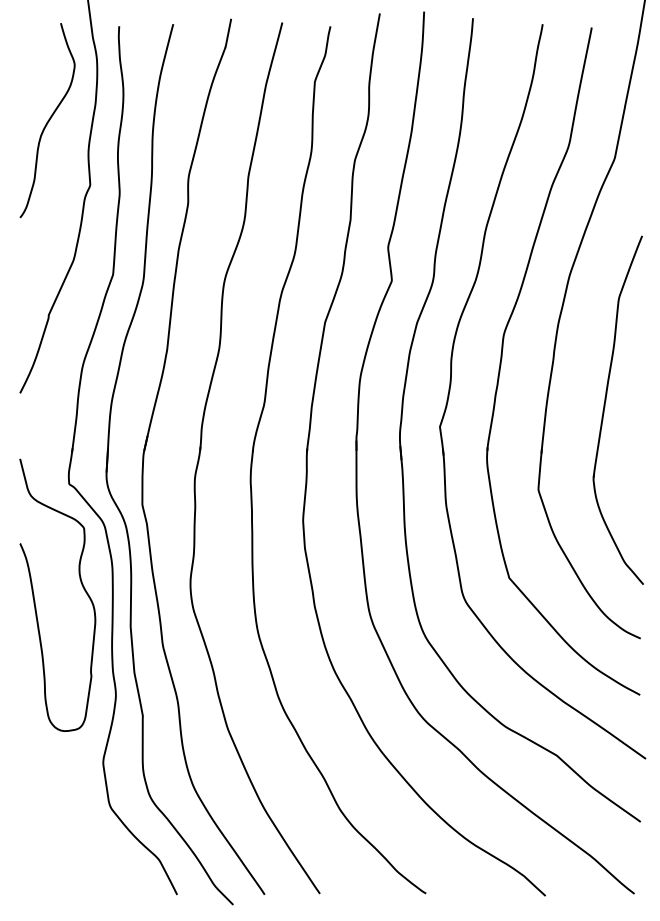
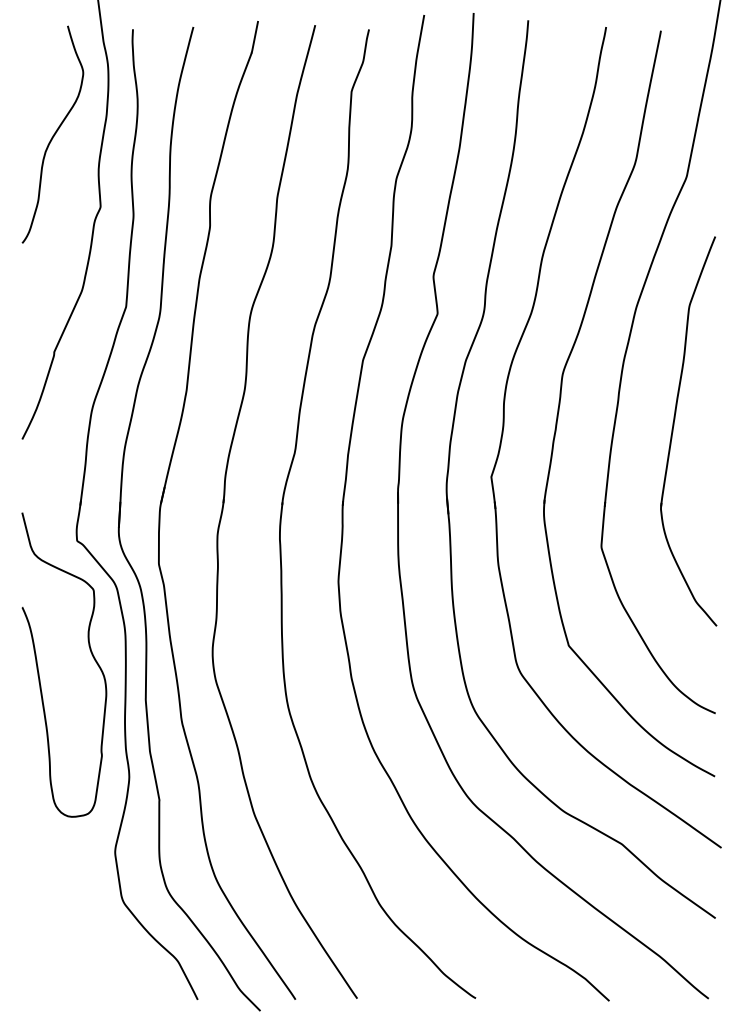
part: (605, 405) -> (674, 426), moved

